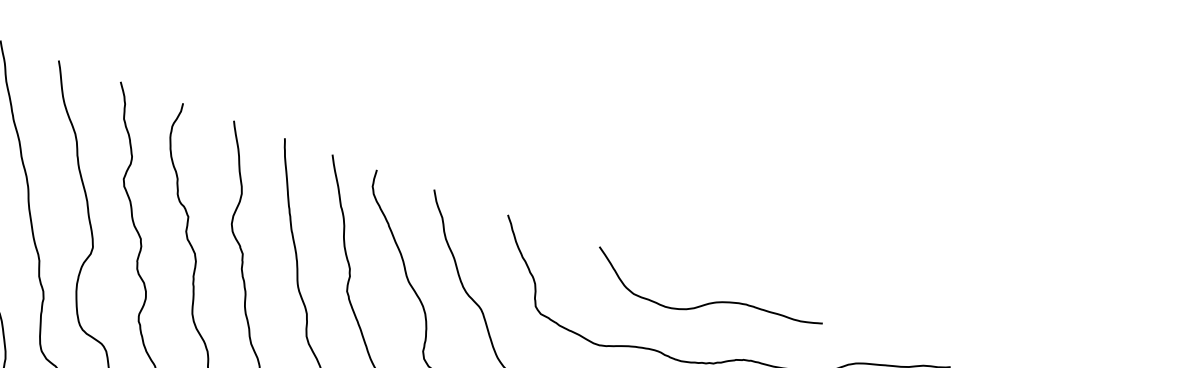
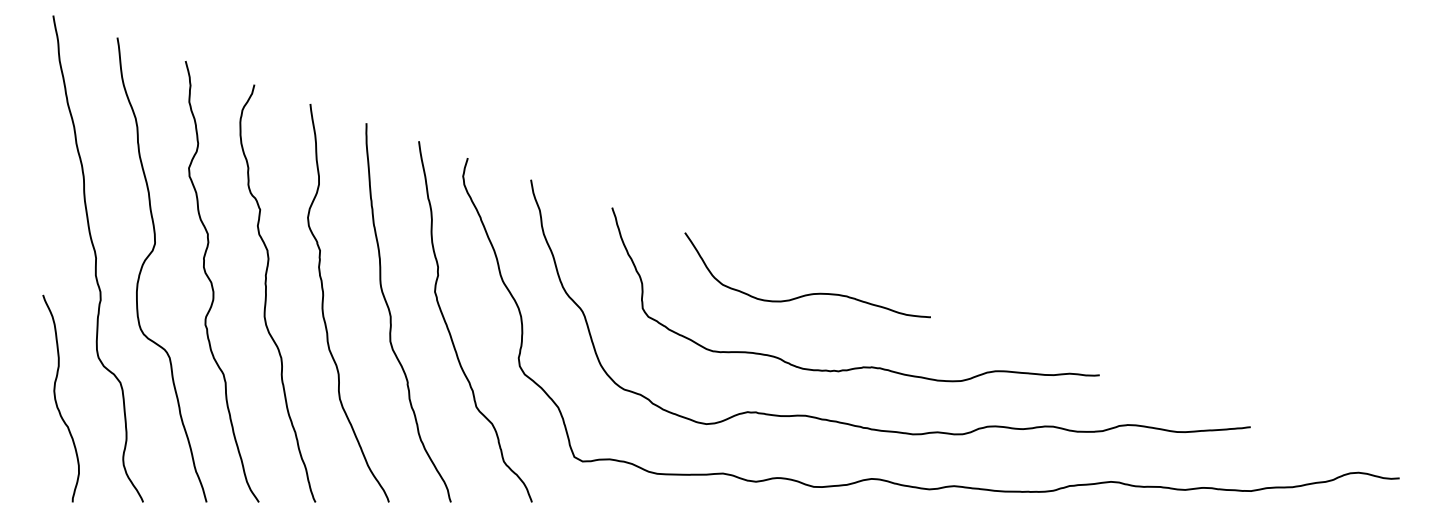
curve: (712, 301) -> (809, 293), moved

